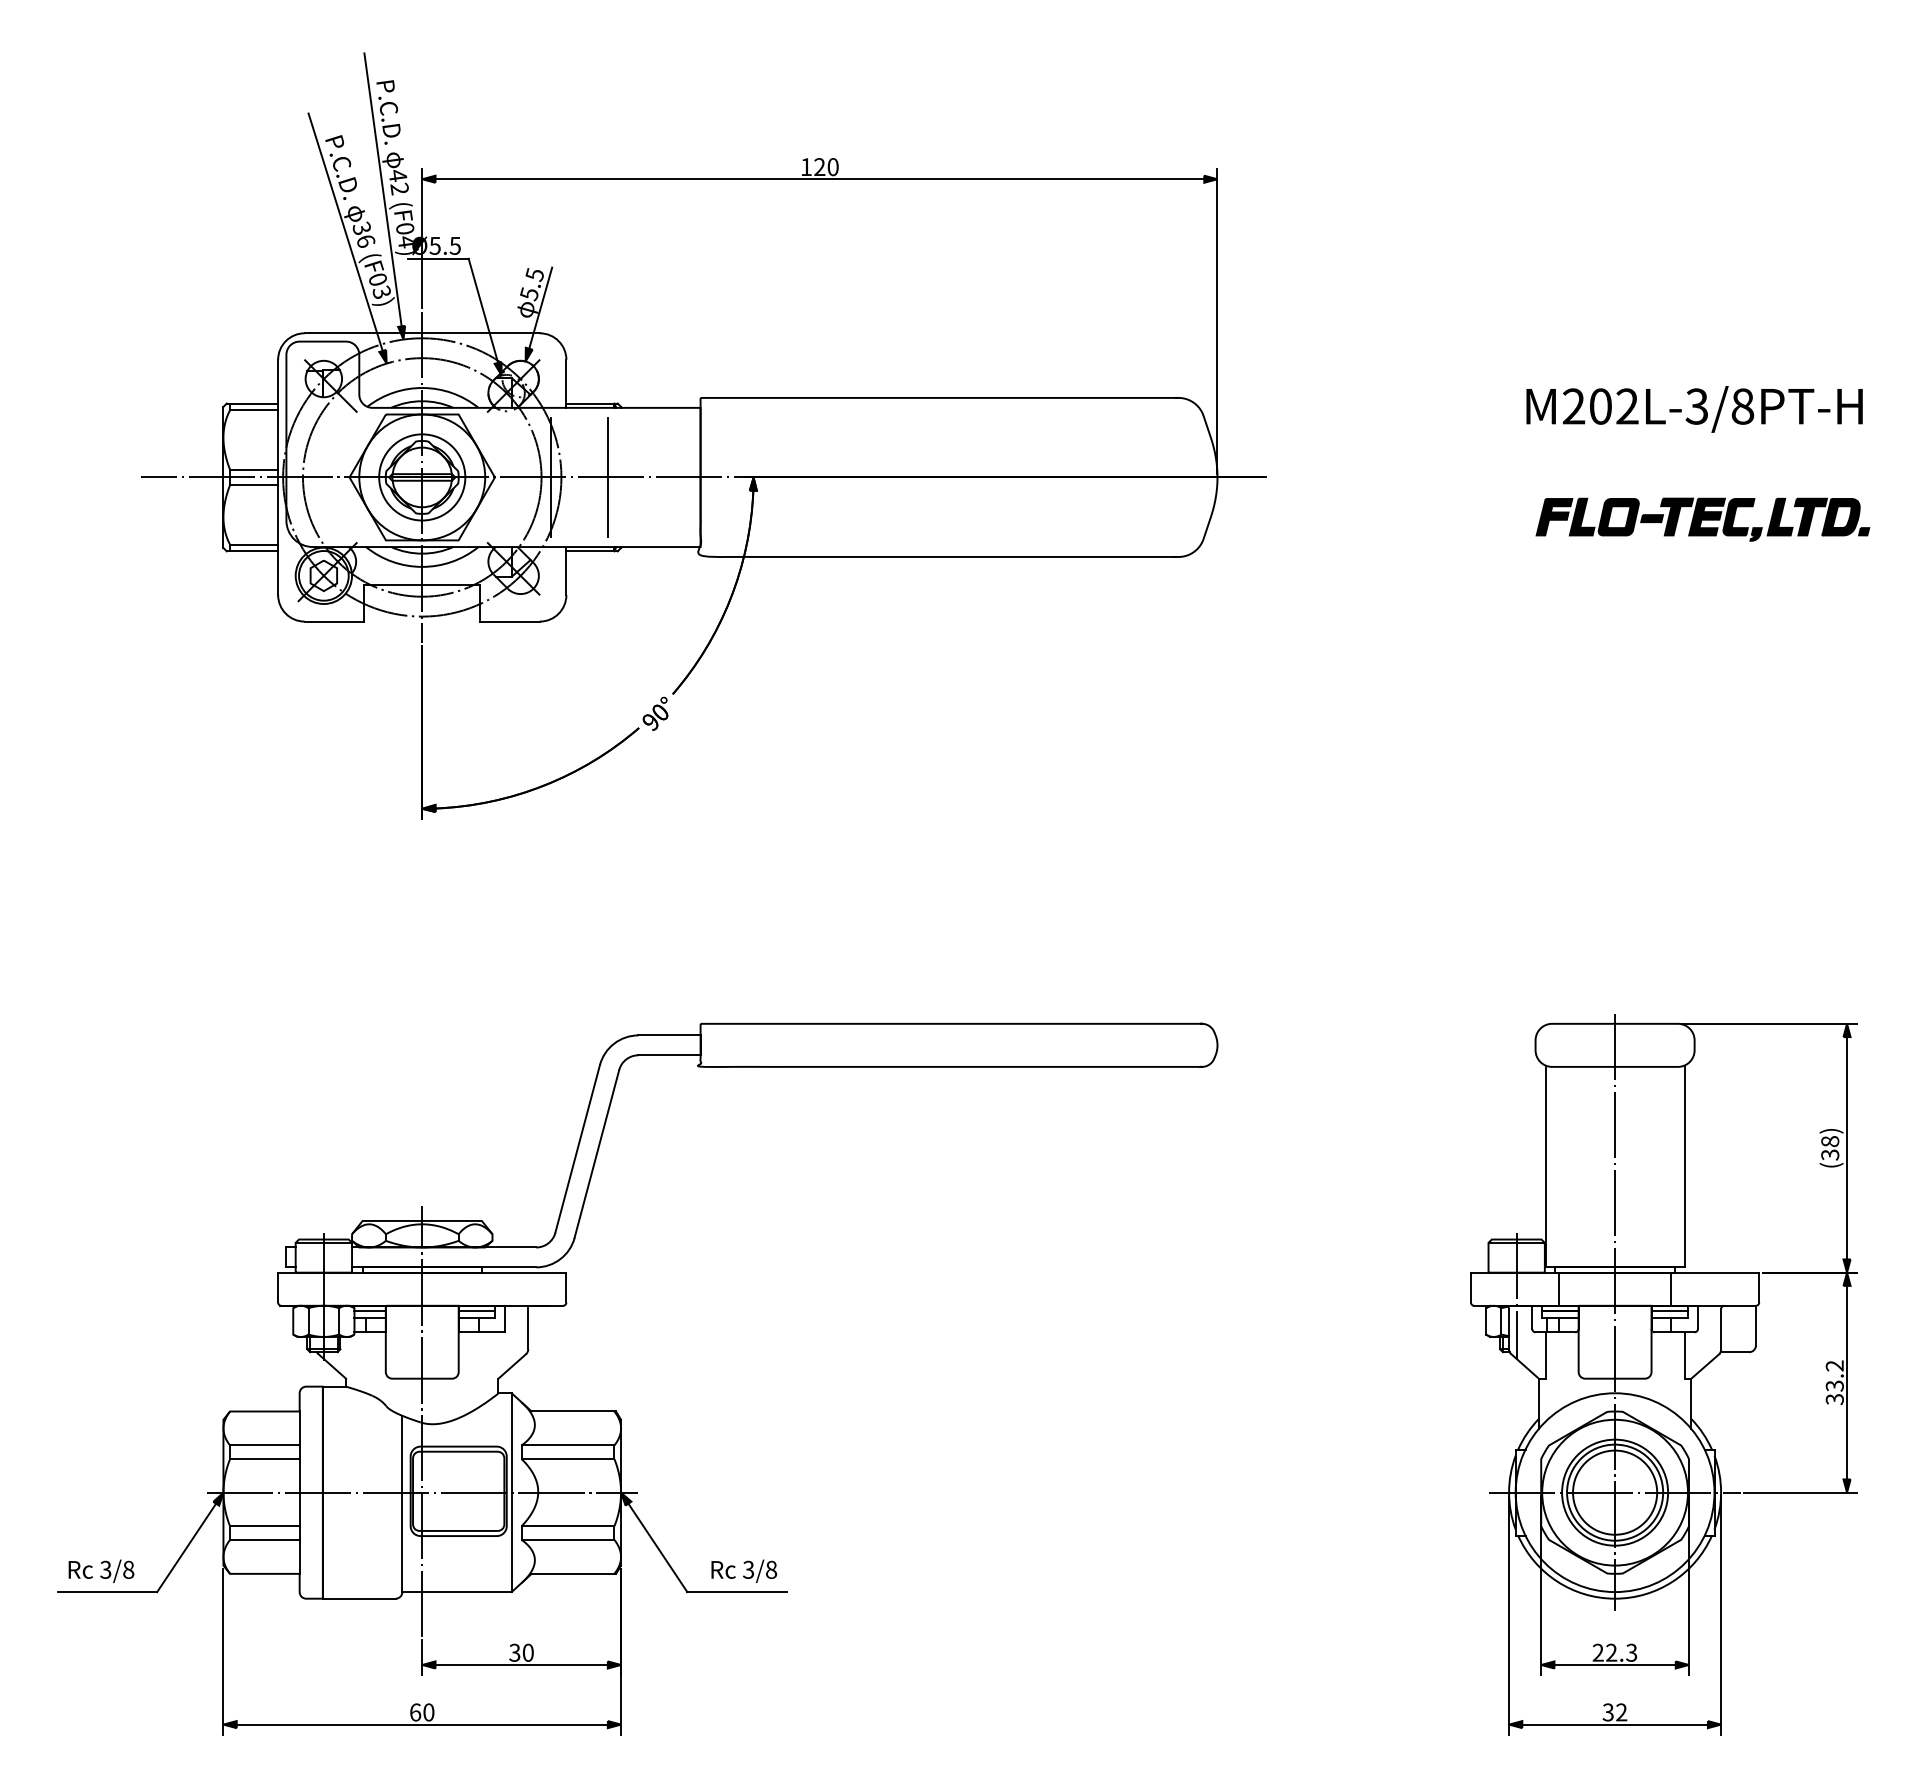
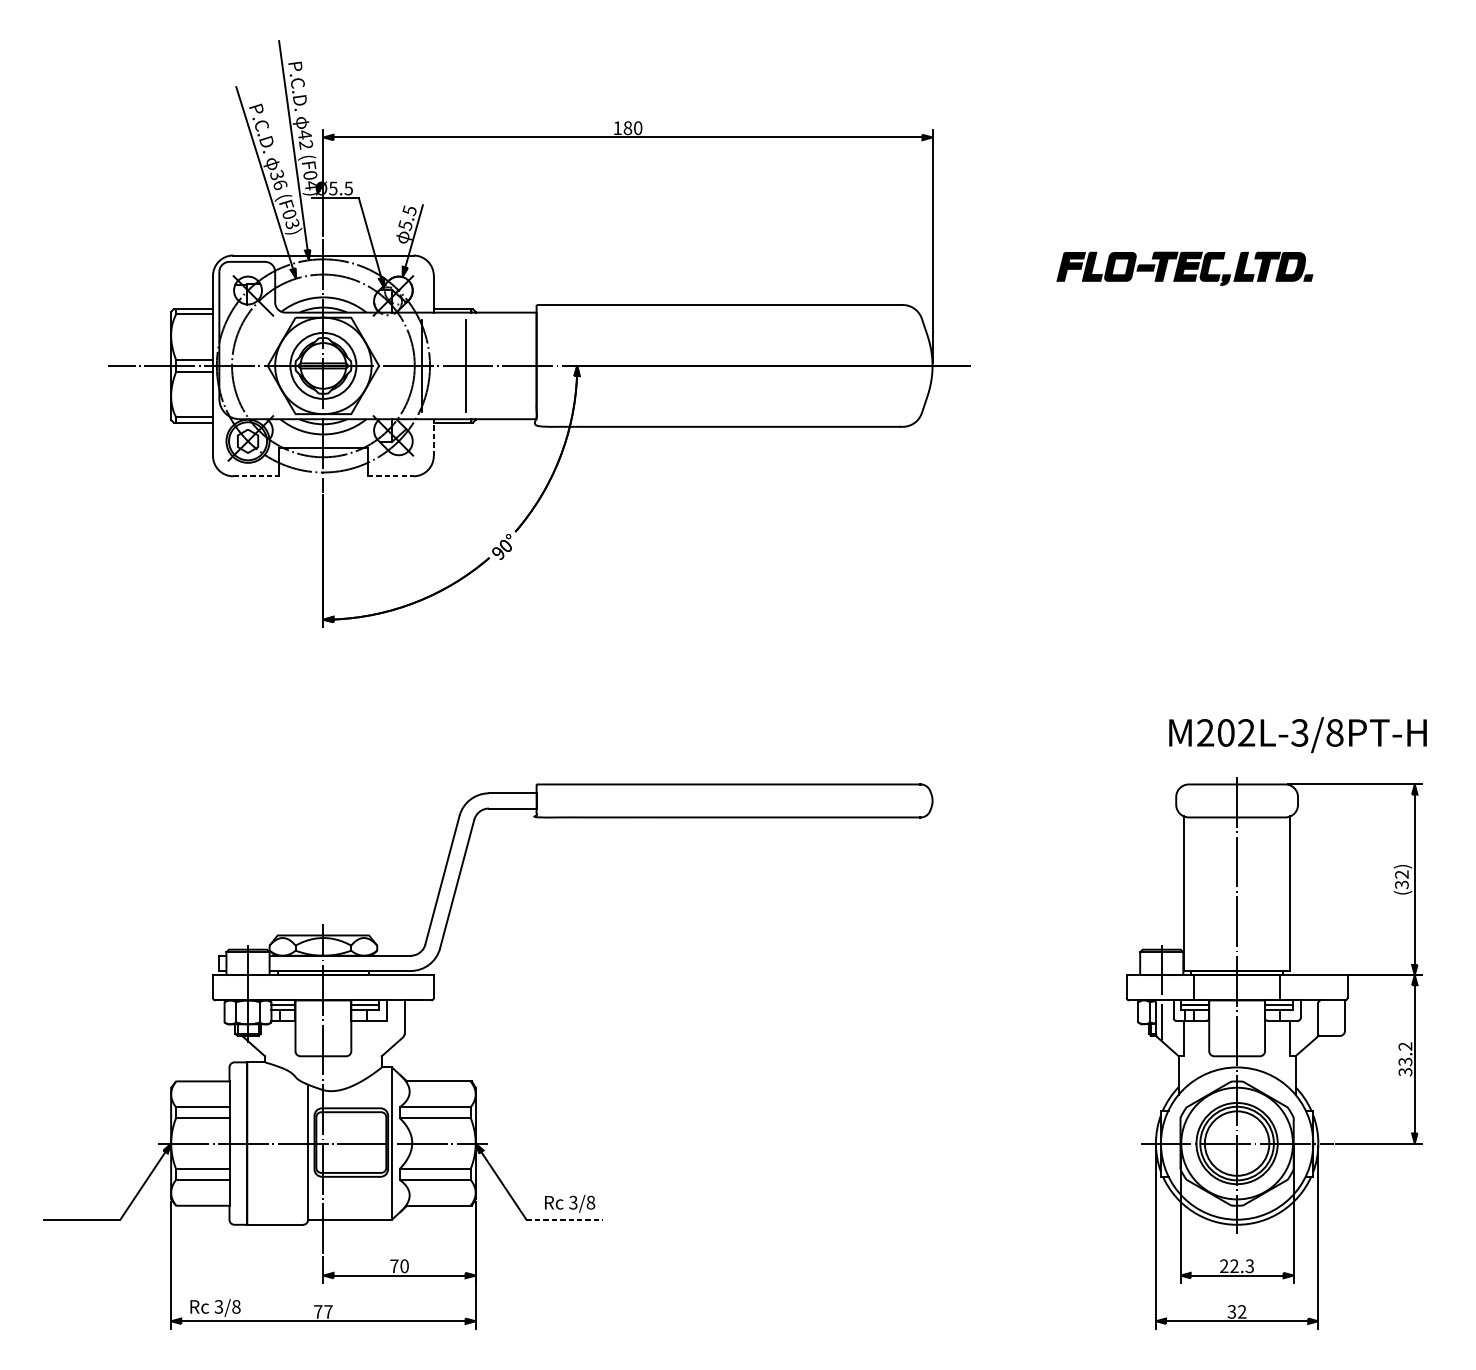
text: (819, 167) -> (627, 128), 120 -> 180
text: (1694, 409) -> (1297, 735), moved
part: (1702, 519) -> (1184, 268), moved
line: (566, 570) -> (433, 437), solid -> dashed
line: (334, 621) -> (256, 476), solid -> dashed
line: (510, 621) -> (391, 476), solid -> dashed
text: (1830, 1141) -> (1402, 874), (38) -> (32)
text: (101, 1570) -> (215, 1307), moved
line: (737, 1592) -> (564, 1220), solid -> dashed
text: (514, 1652) -> (394, 1266), 30 -> 70
text: (422, 1712) -> (323, 1311), 60 -> 77

